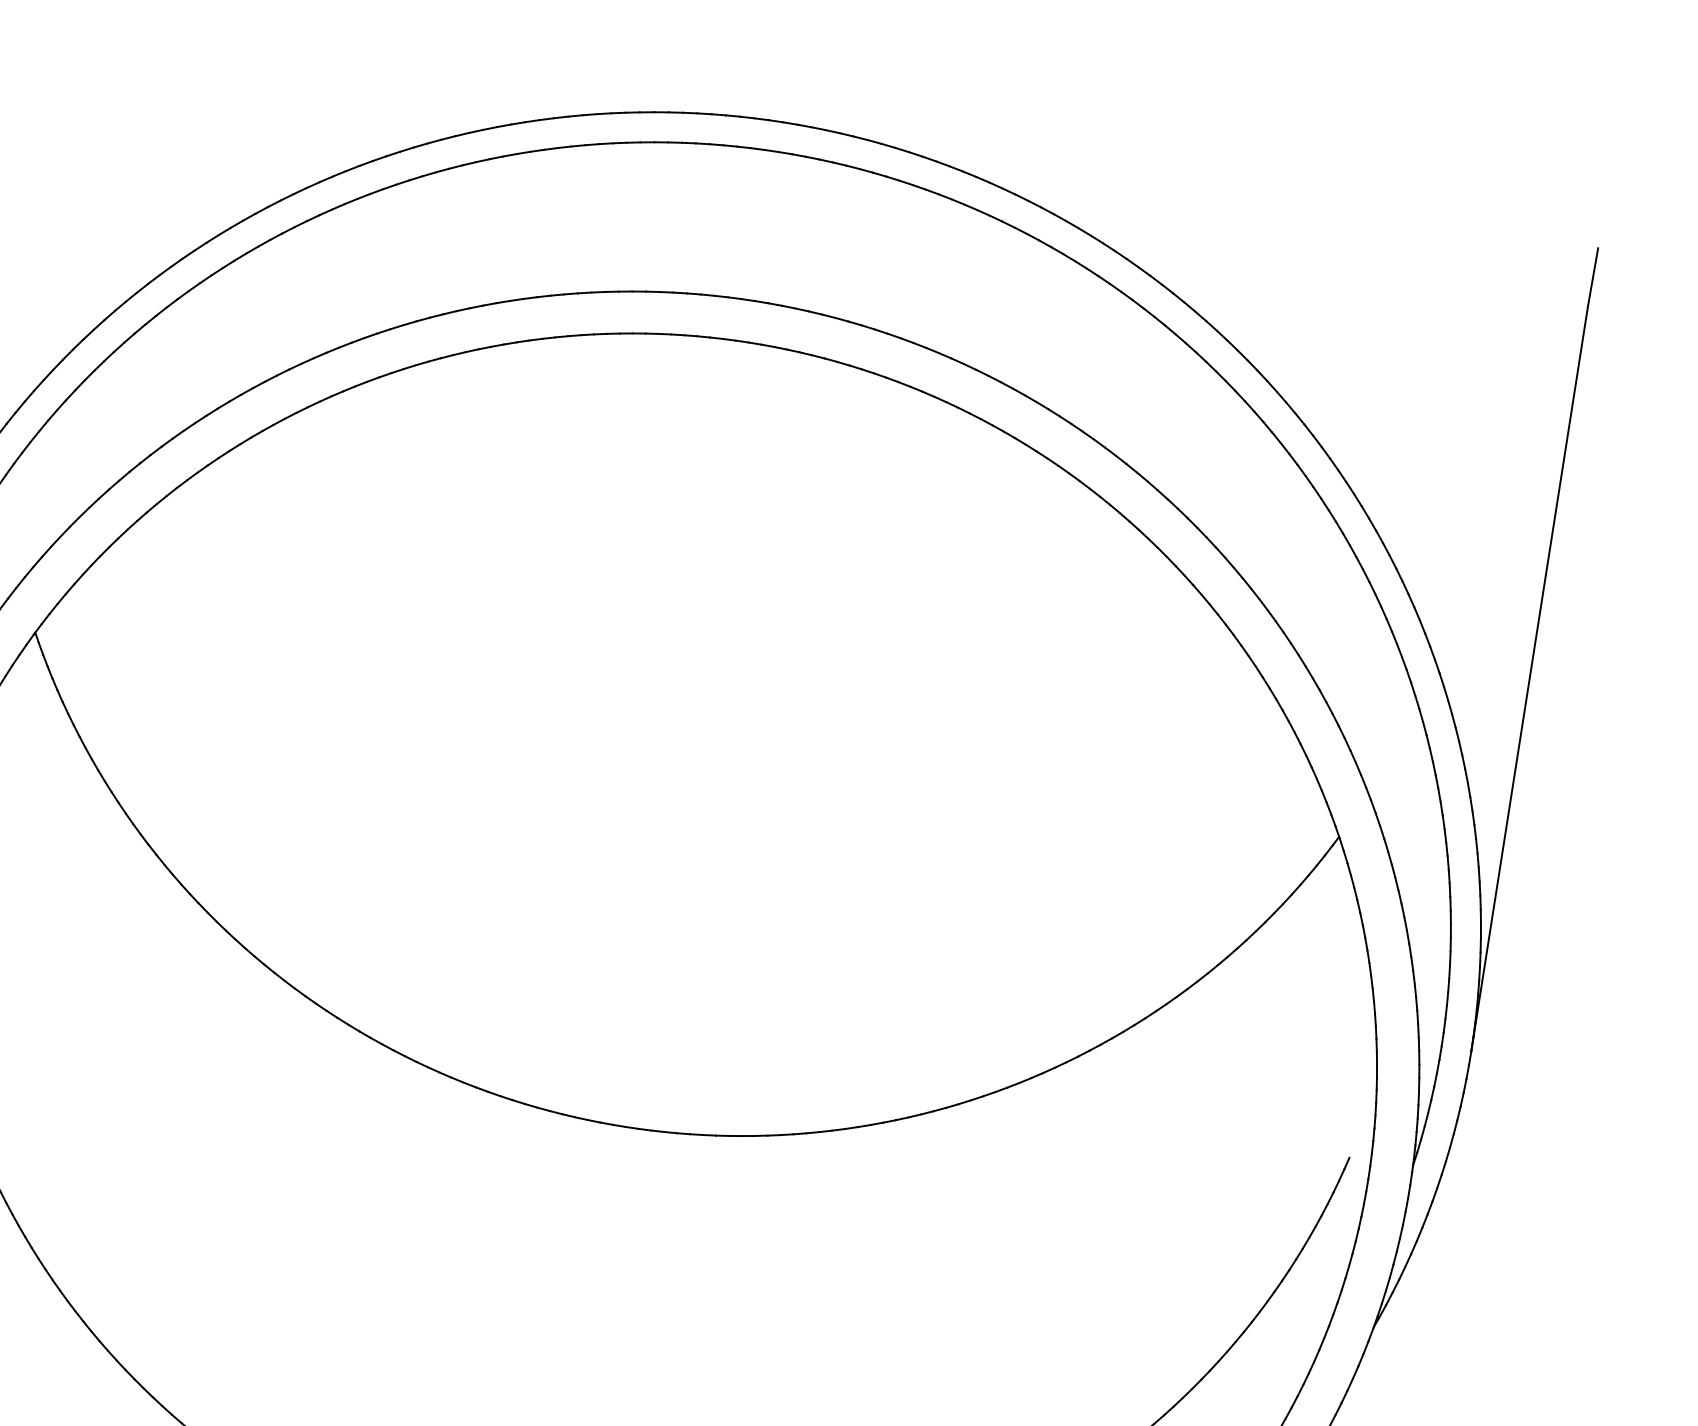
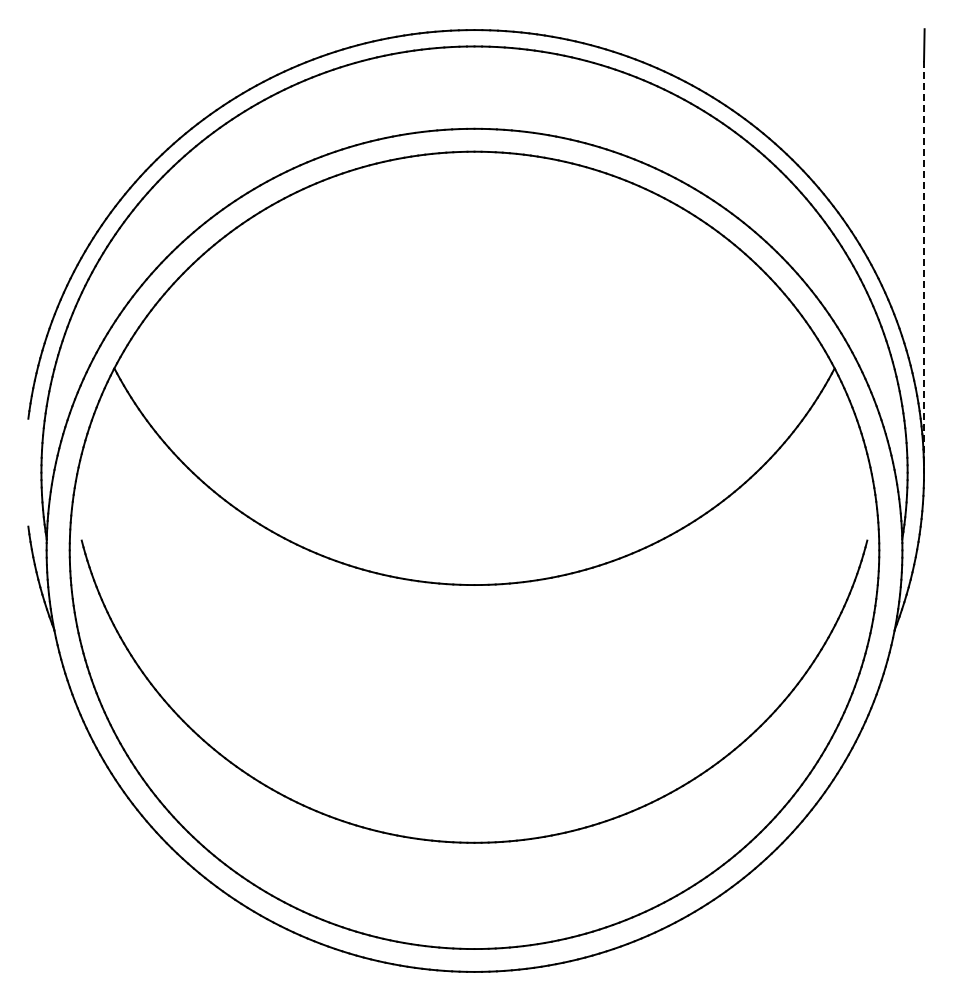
line: (1530, 679) -> (924, 267), solid -> dashed

